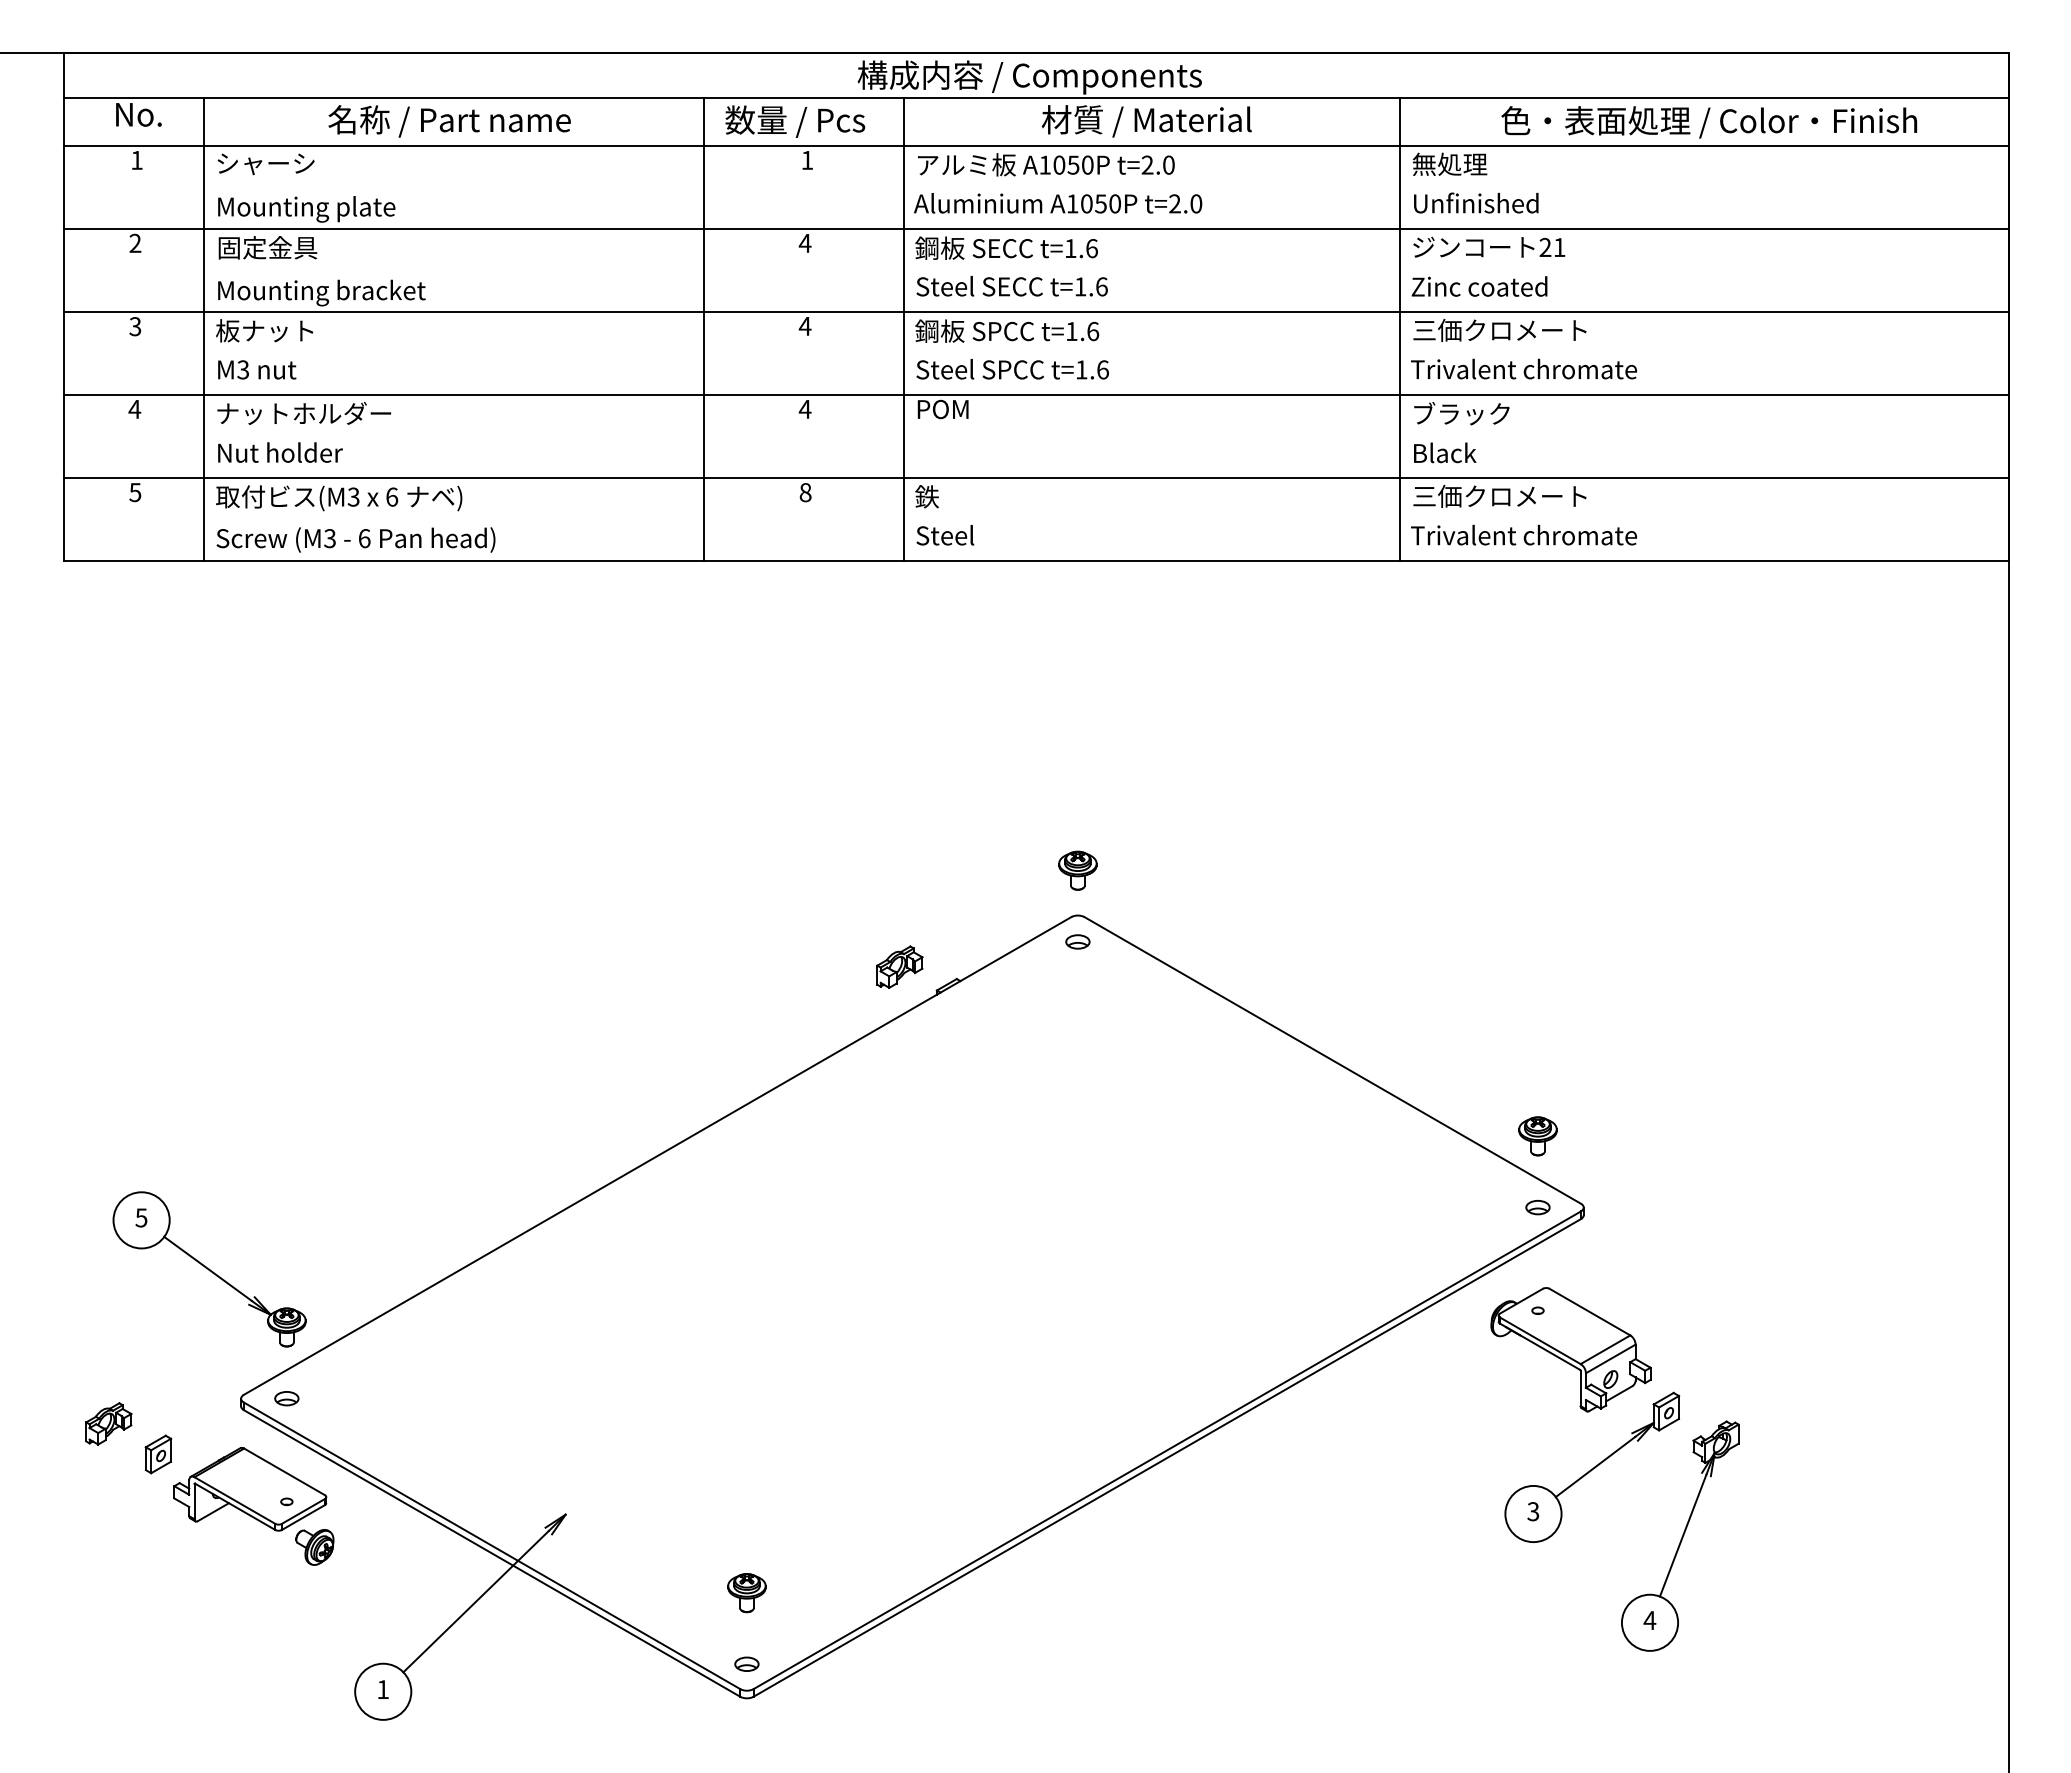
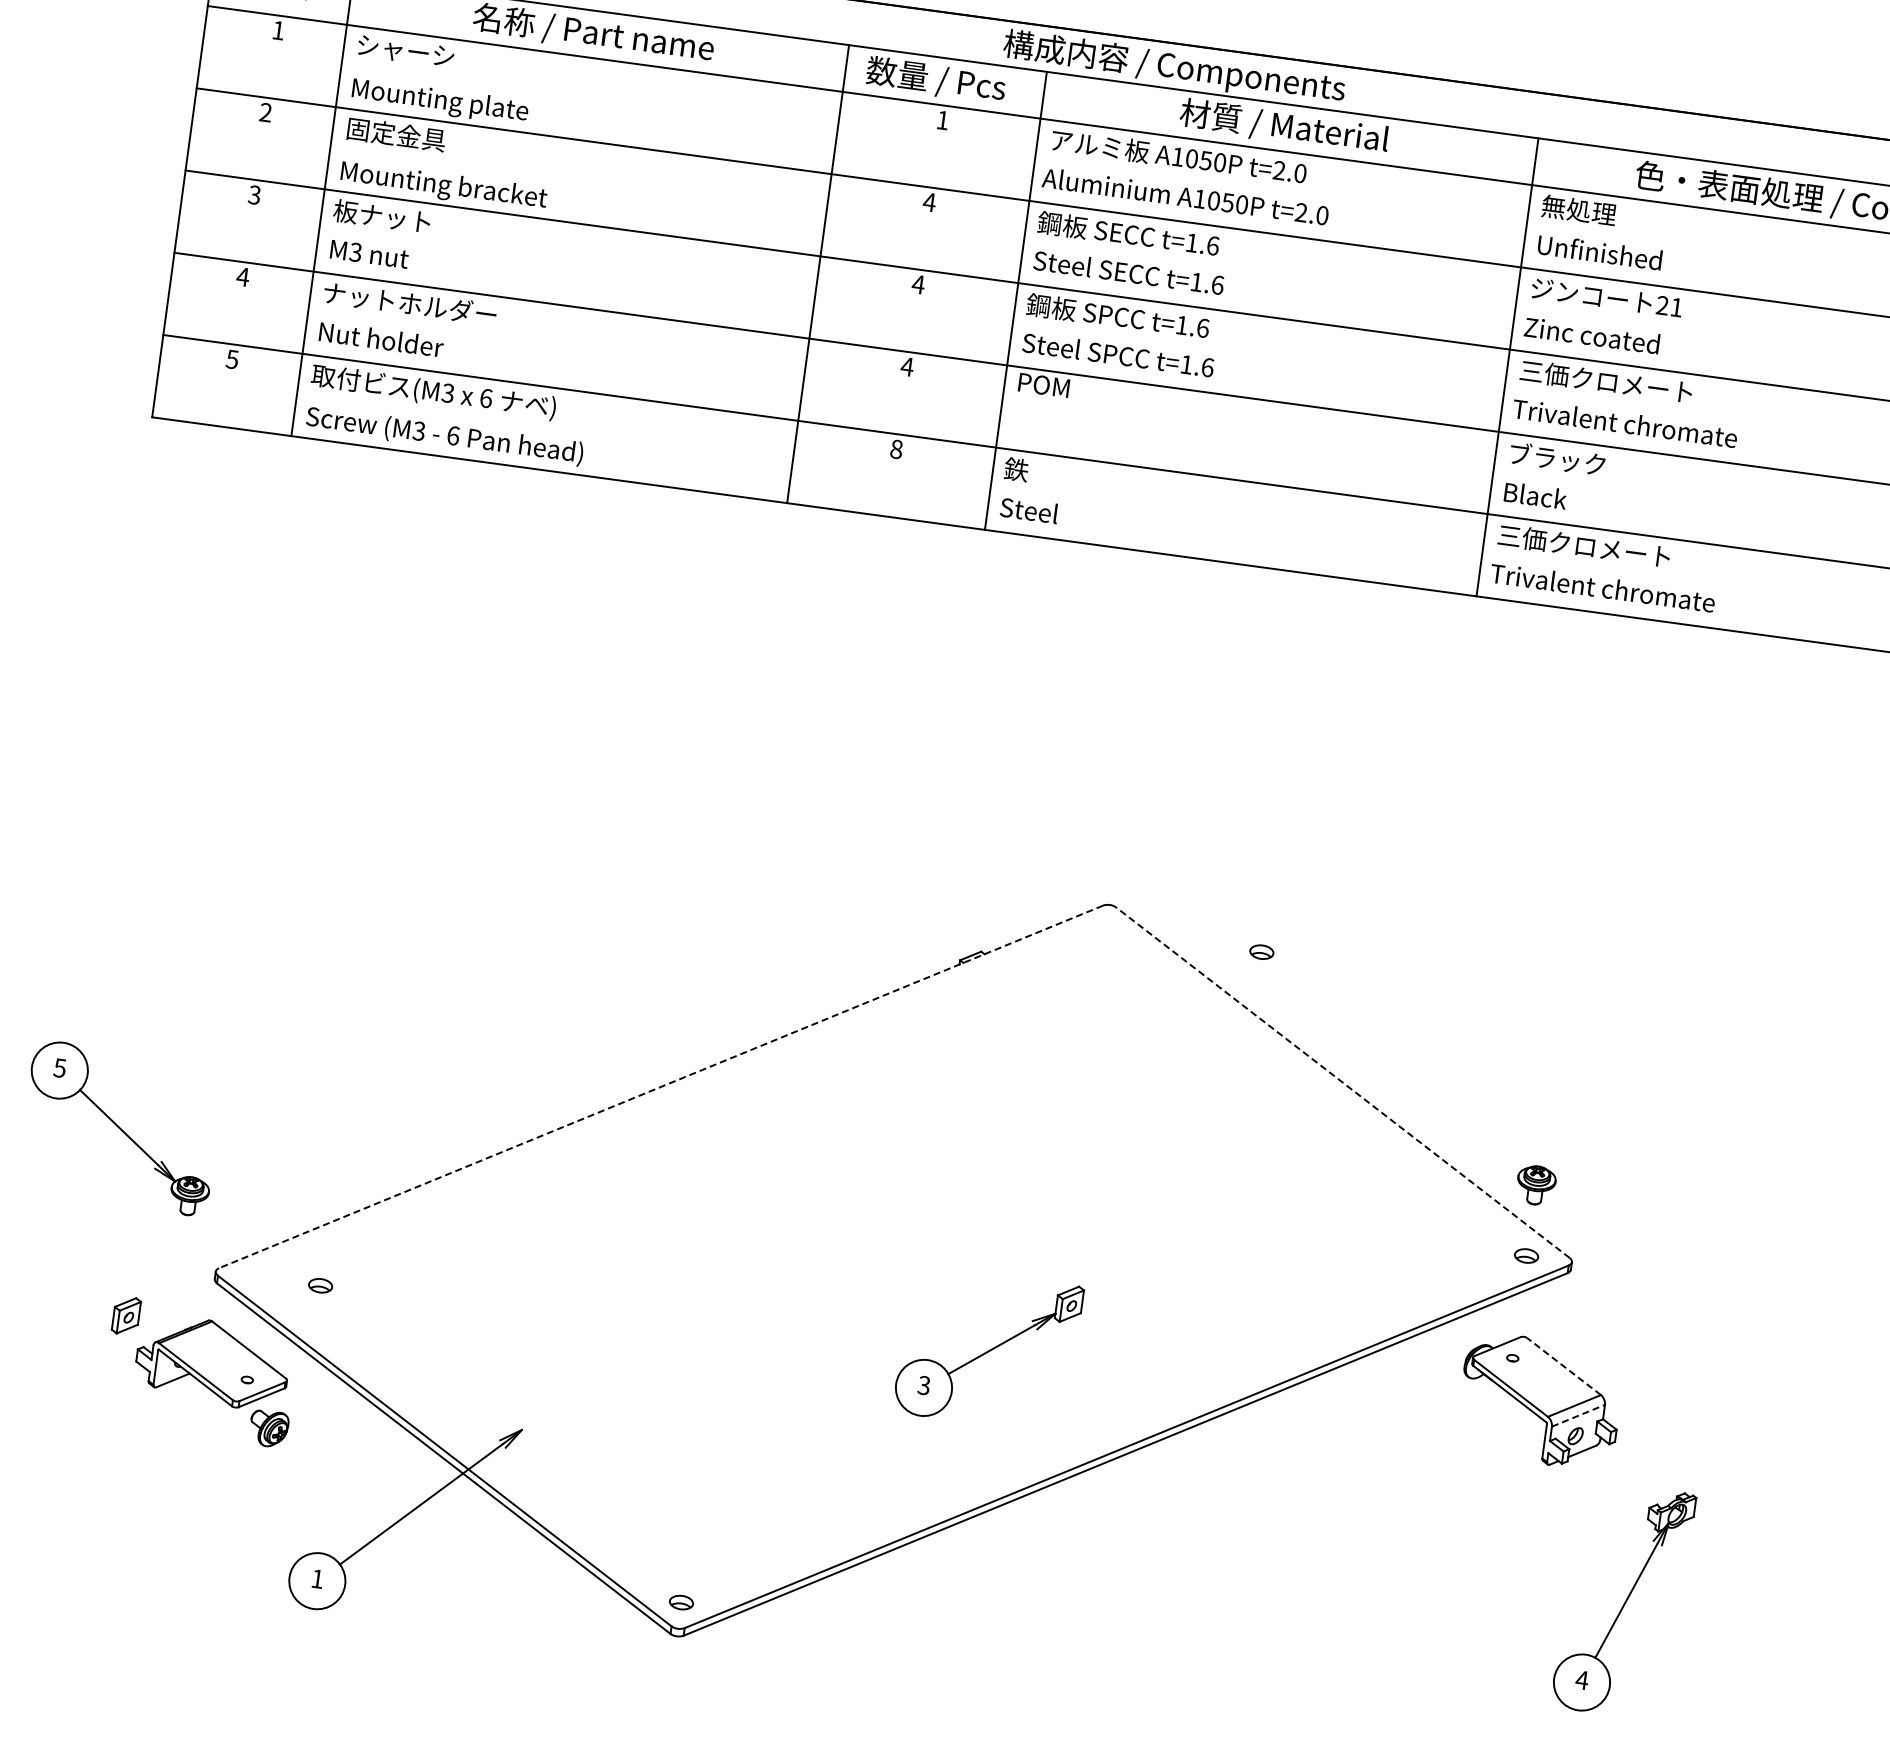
part: (1077, 870) -> (1115, 860), removed
part: (1077, 941) -> (1261, 951), moved
part: (899, 966) -> (926, 931), removed
line: (1332, 1060) -> (1342, 1082), solid -> dashed
line: (657, 1156) -> (660, 1087), solid -> dashed
part: (209, 1269) -> (120, 1128), moved
line: (1589, 1312) -> (1563, 1366), solid -> dashed
line: (1610, 1358) -> (1578, 1415), solid -> dashed
part: (286, 1398) -> (320, 1285), moved
part: (108, 1423) -> (81, 1278), removed
part: (1591, 1466) -> (987, 1348), moved
part: (746, 1593) -> (690, 1532), removed

